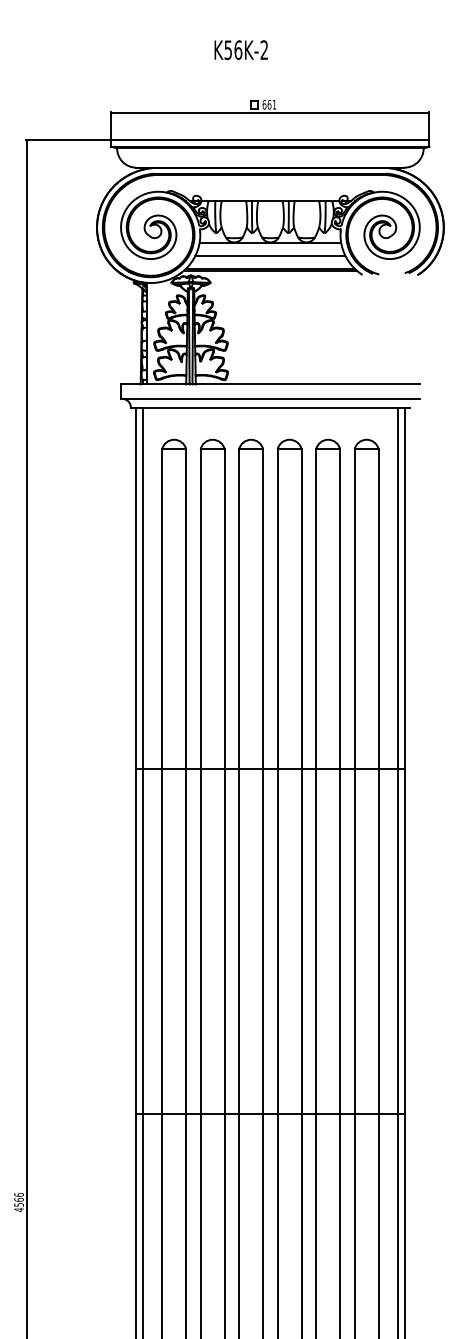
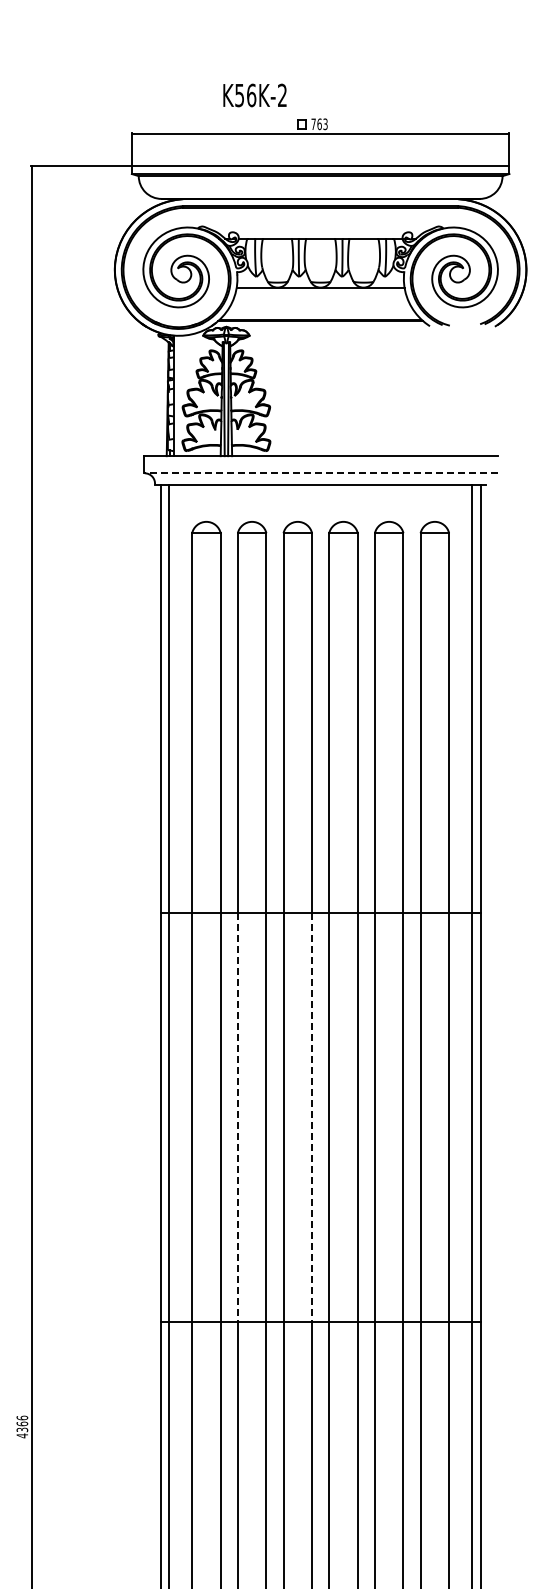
text: (240, 50) -> (254, 95), moved
text: (269, 104) -> (319, 124), 661 -> 763
line: (270, 255) -> (320, 303), removed
line: (270, 399) -> (320, 473), solid -> dashed
line: (200, 942) -> (237, 1118), solid -> dashed
line: (263, 942) -> (312, 1118), solid -> dashed
text: (18, 1204) -> (21, 1429), 4566 -> 4366

